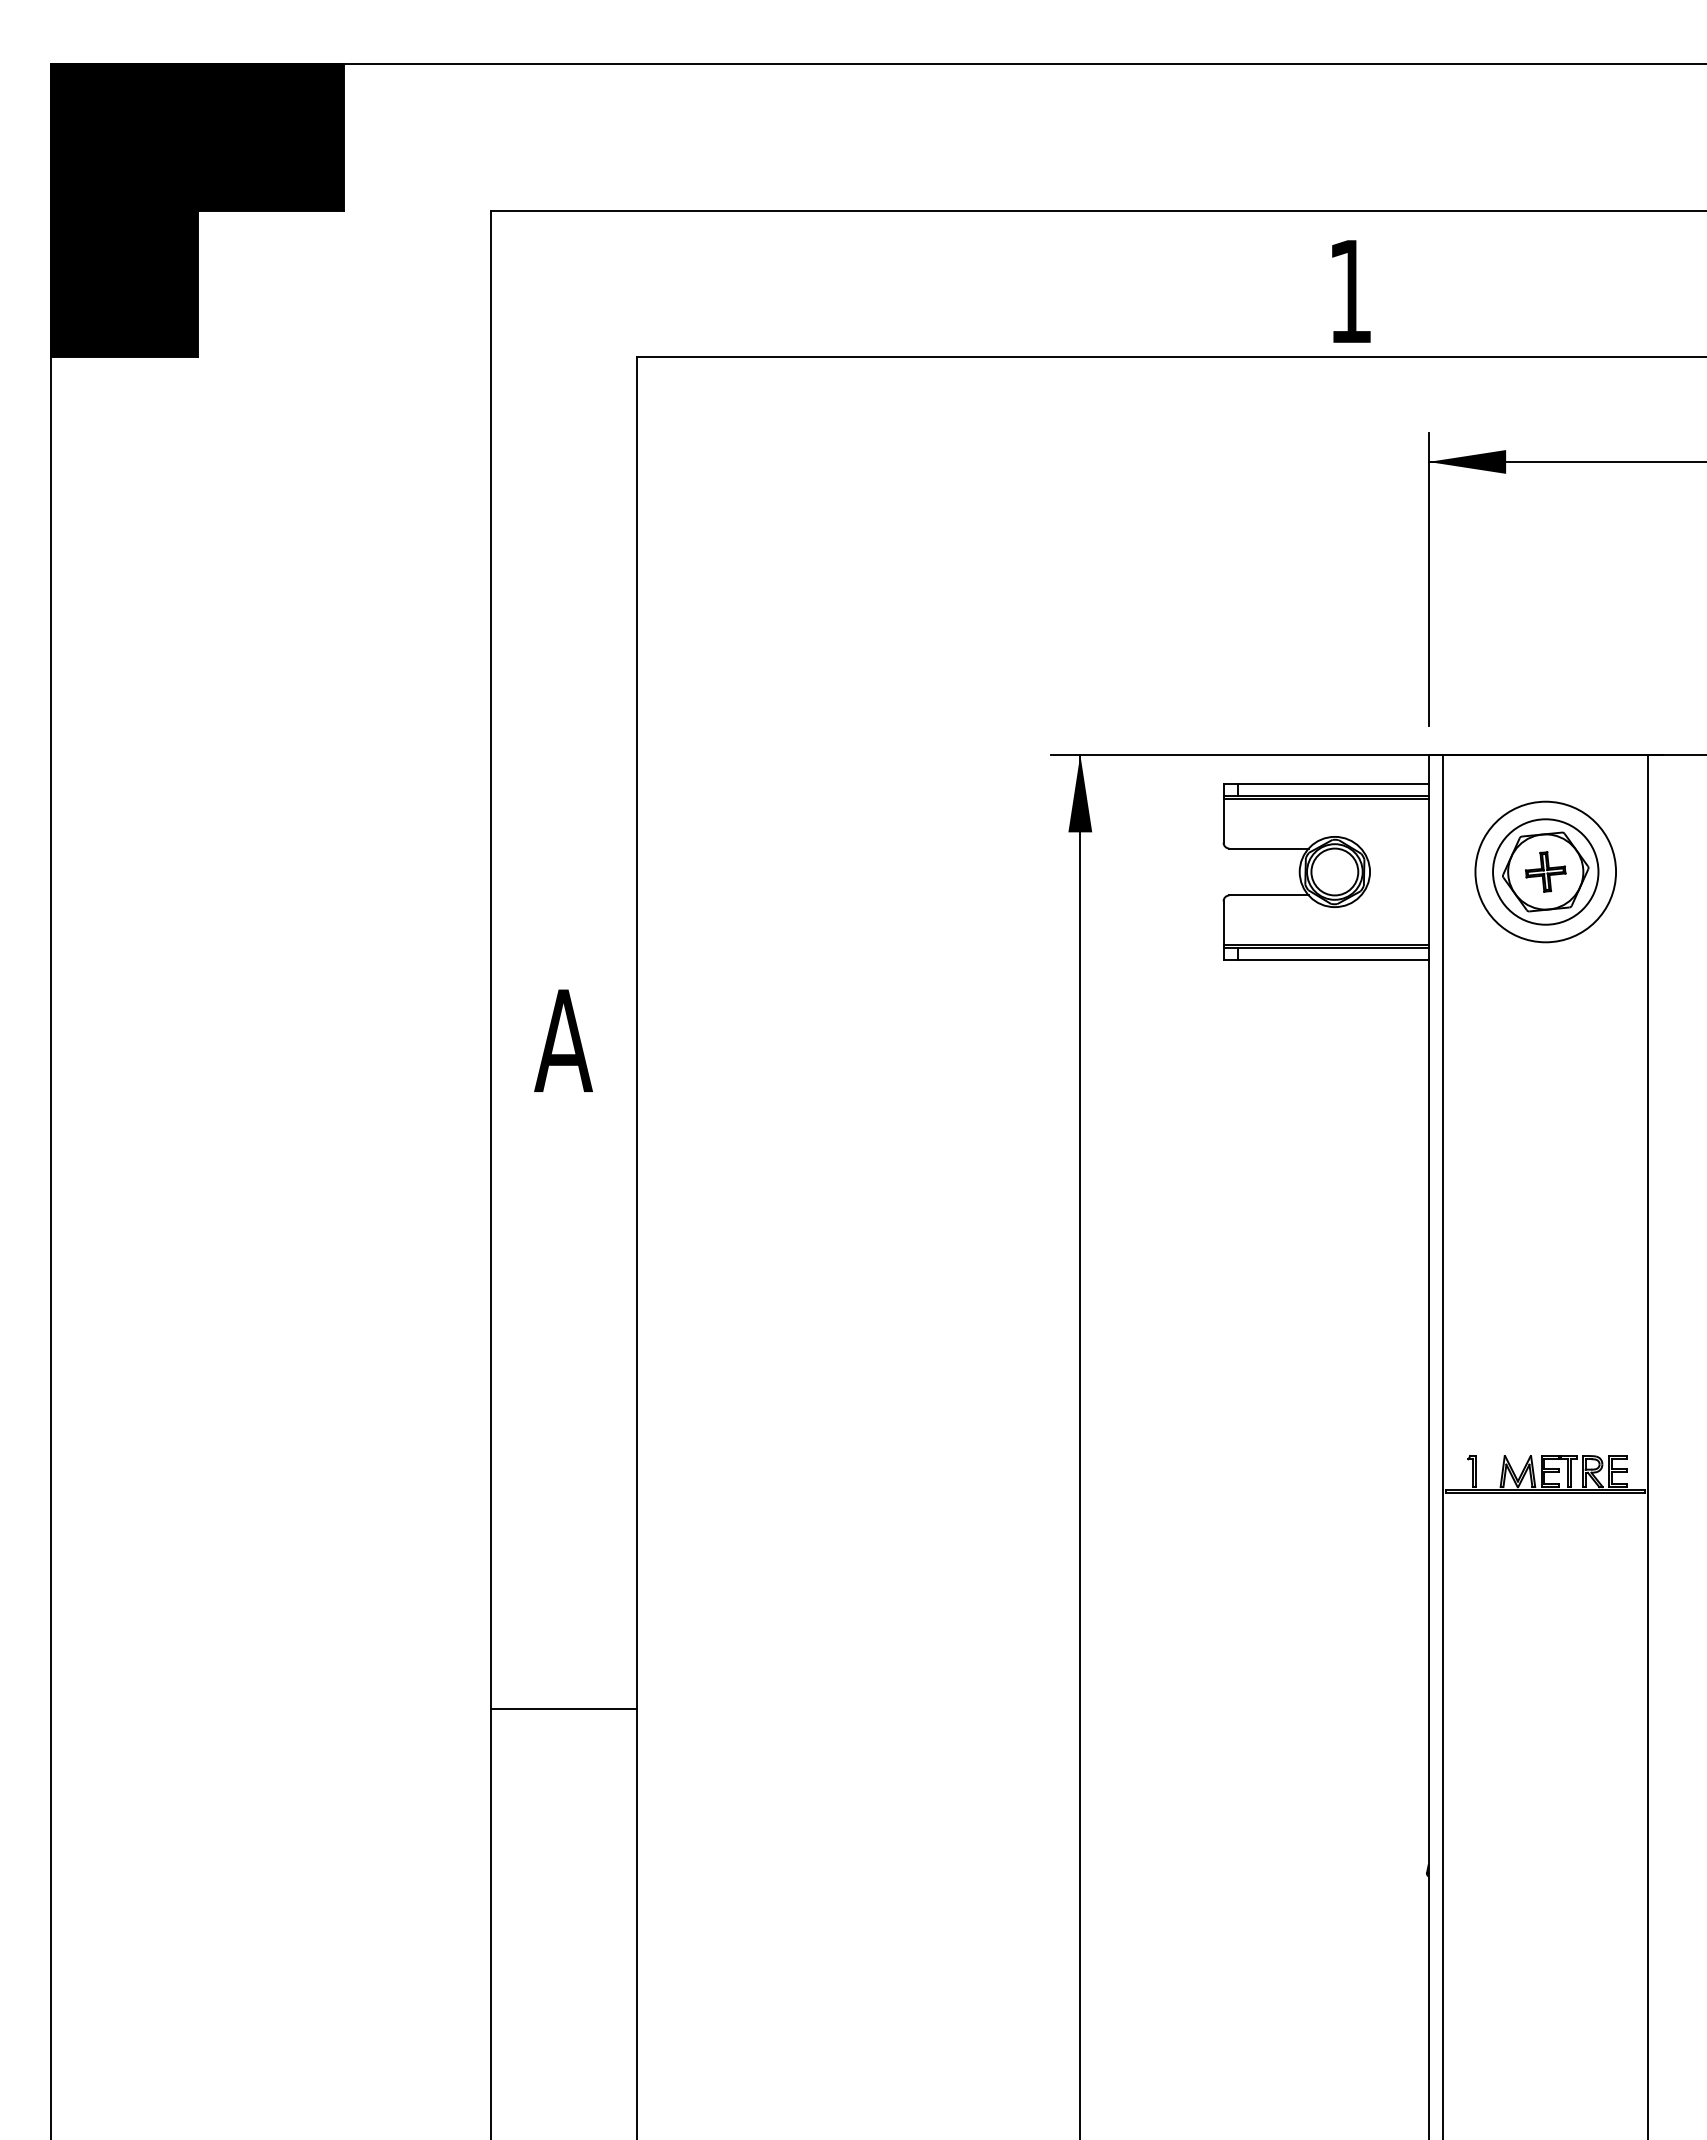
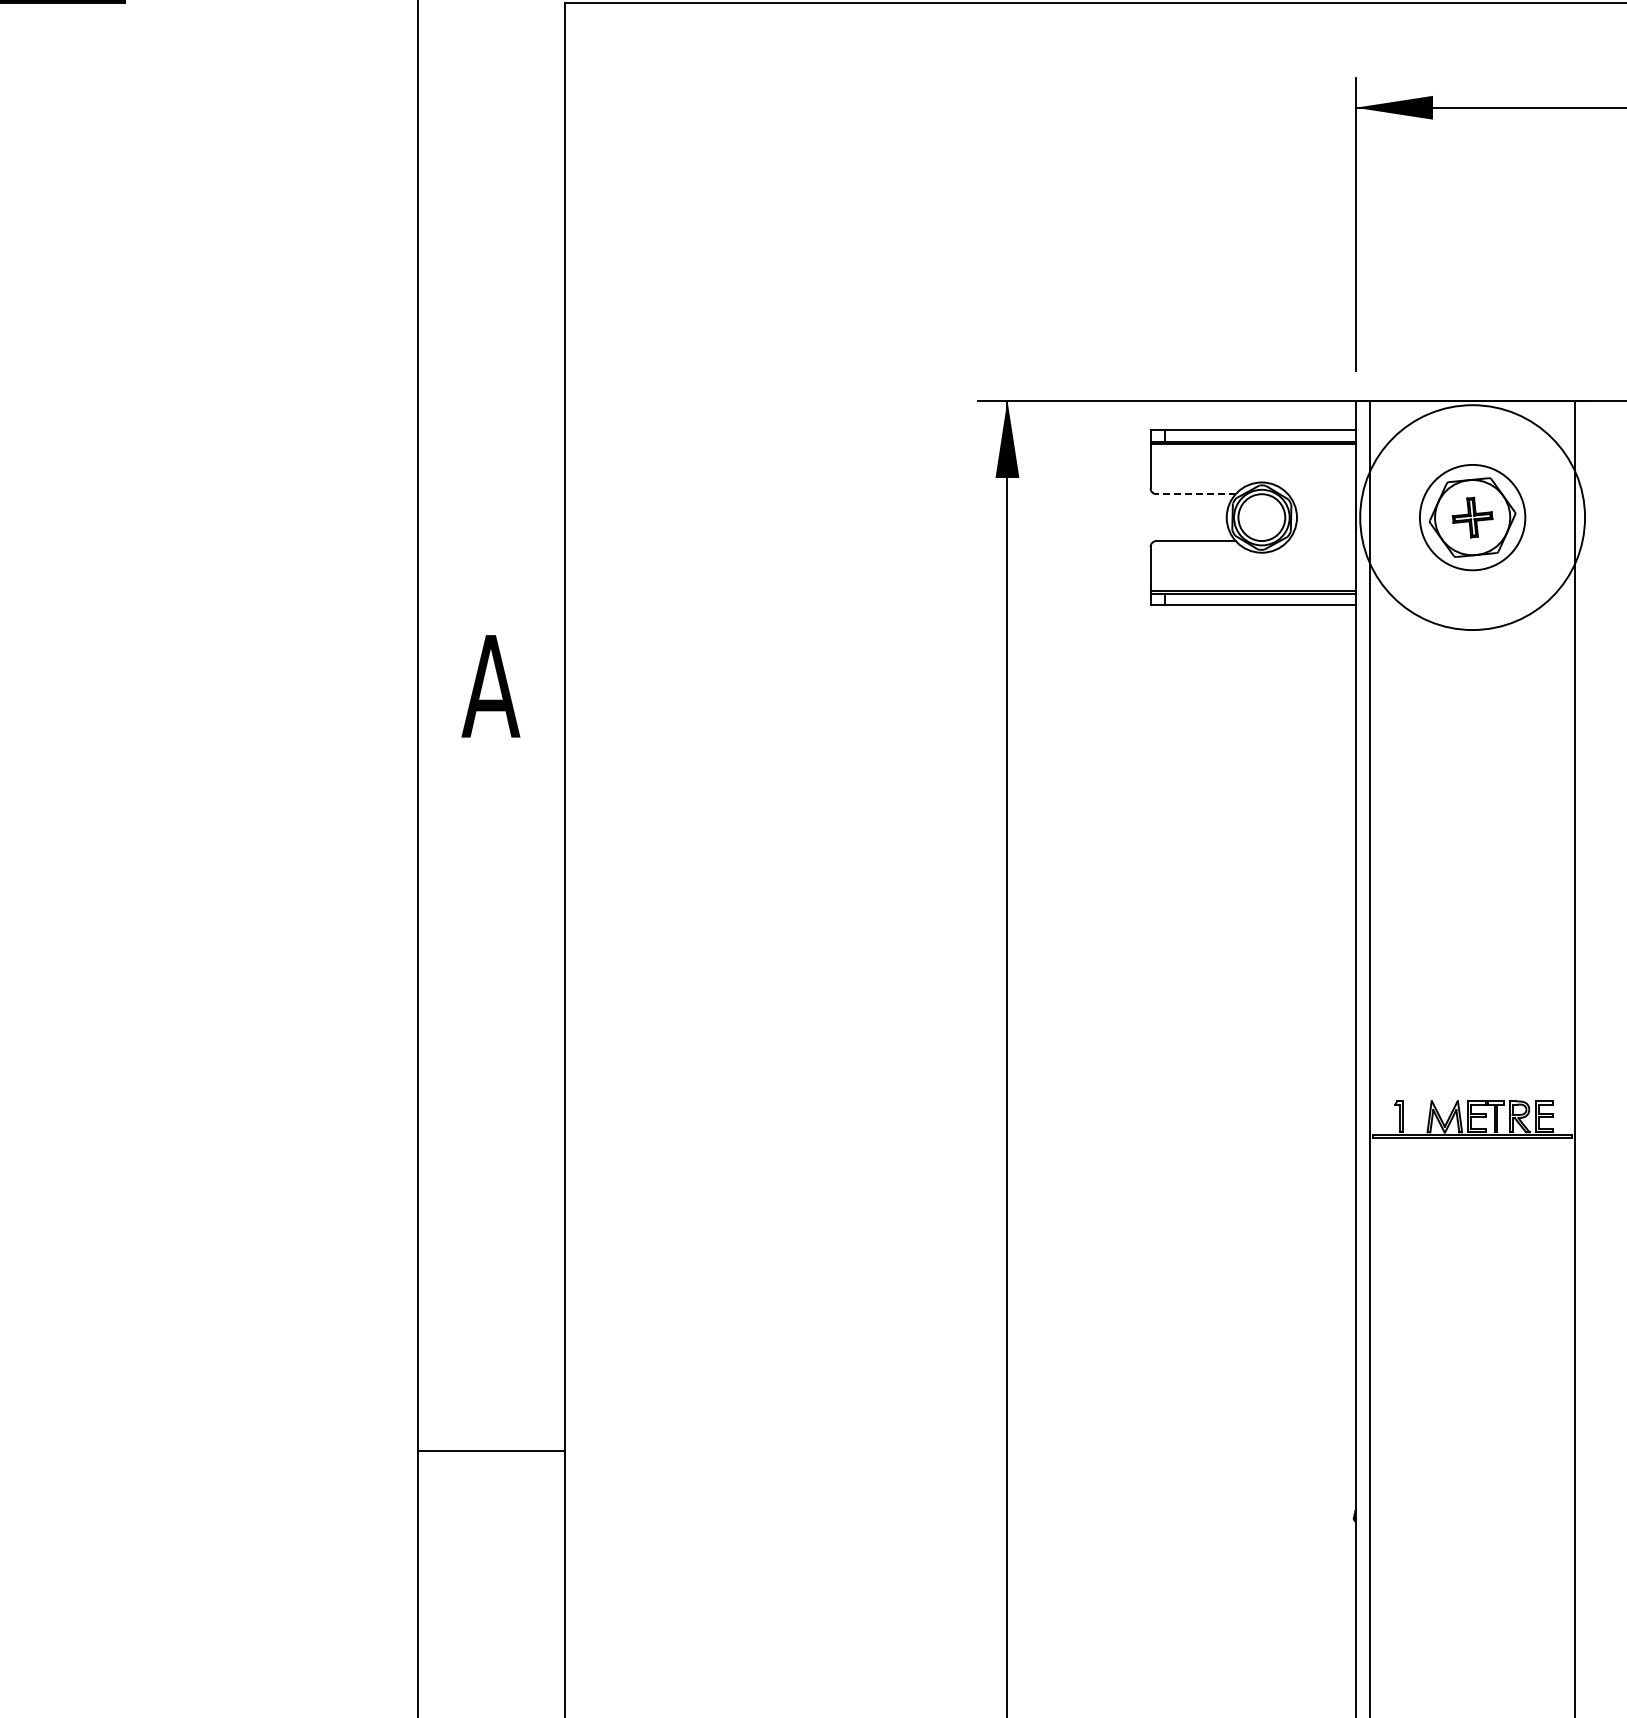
line: (1269, 848) -> (1196, 494), solid -> dashed
circle: (1545, 871) -> (1472, 517), size x1.6
line: (563, 1709) -> (490, 1451), moved

